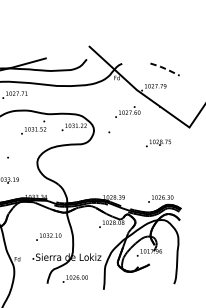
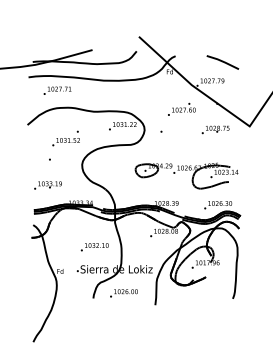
line: (165, 68) -> (223, 61), dashed -> solid
text: (33, 127) -> (65, 138), moved
text: (158, 143) -> (215, 129), moved
part: (132, 172) -> (186, 175), added

